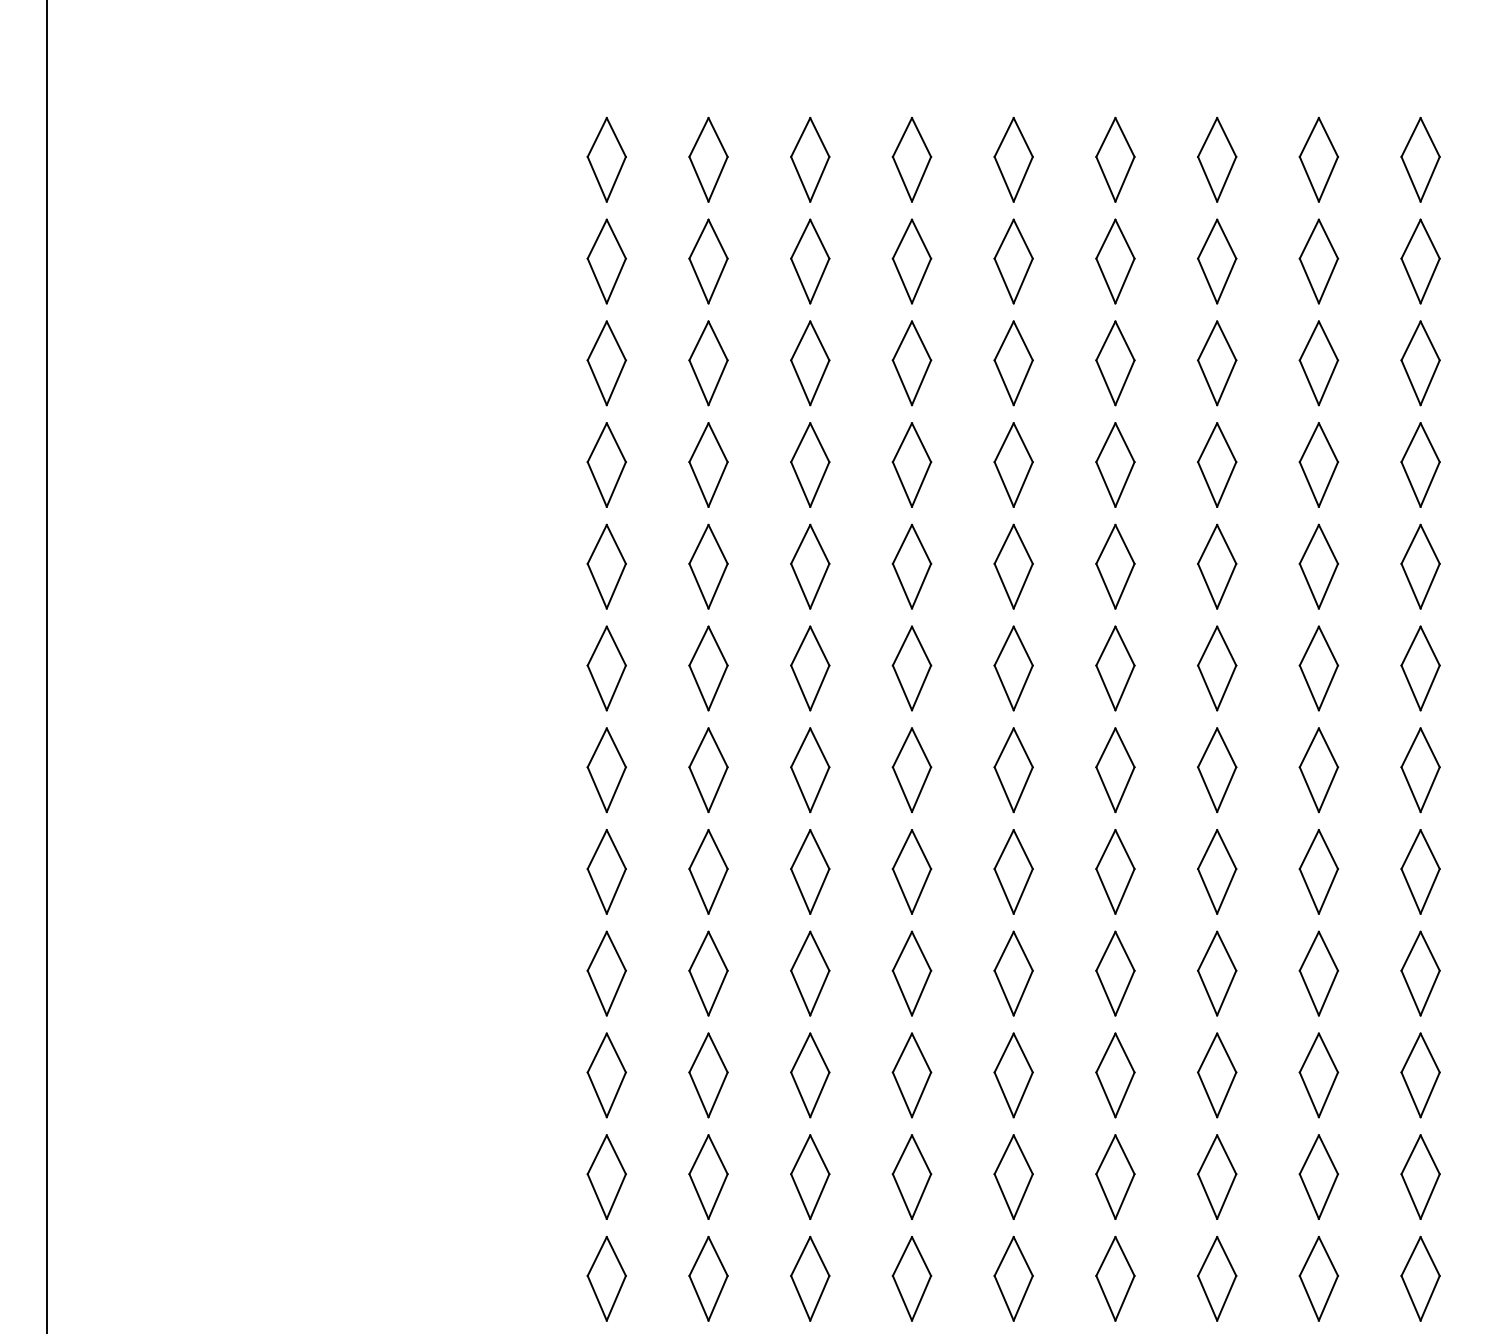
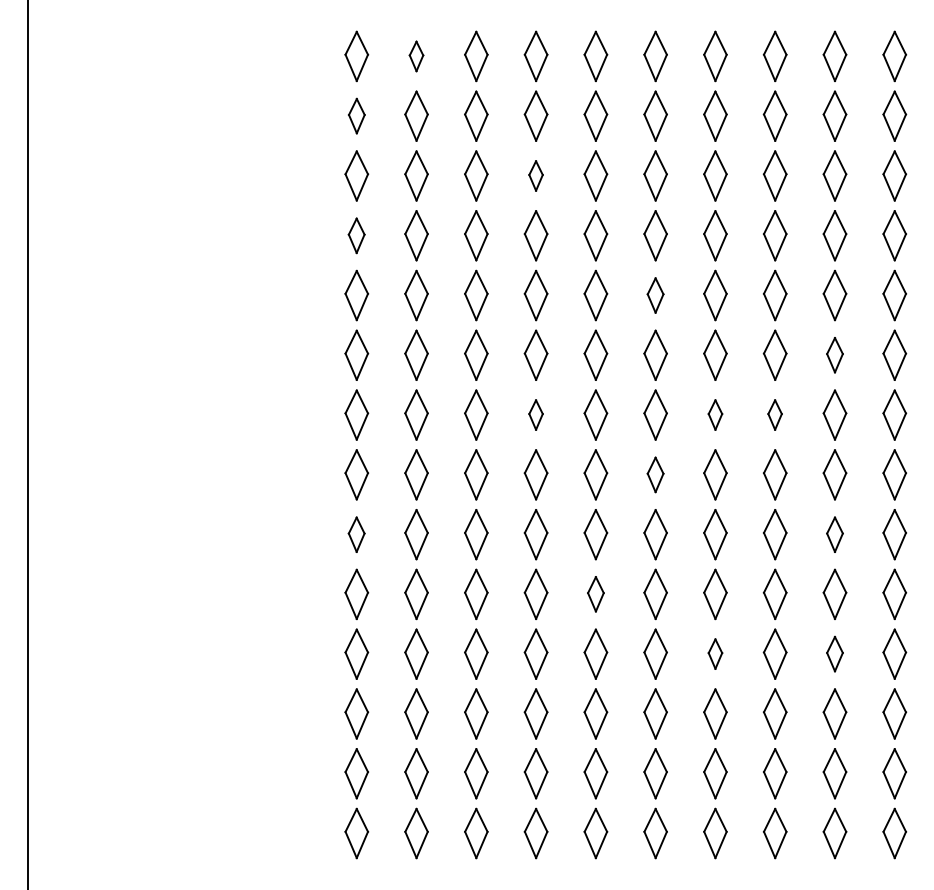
part: (708, 159) -> (416, 56), size x0.6
part: (606, 260) -> (356, 115), size x0.7
part: (910, 362) -> (535, 175), size x0.6
part: (606, 464) -> (356, 235), size x0.7
part: (1115, 566) -> (655, 295), size x0.7
part: (1419, 667) -> (834, 354), size x0.7
part: (910, 769) -> (535, 414), size x0.6
part: (1217, 769) -> (715, 414), size x0.6
part: (1317, 769) -> (774, 414), size x0.6
part: (1115, 871) -> (655, 474), size x0.7
part: (606, 973) -> (356, 534), size x0.7
part: (1419, 973) -> (834, 534), size x0.7
part: (1013, 1073) -> (595, 593), size x0.7
part: (1217, 1175) -> (715, 653), size x0.6
part: (1419, 1175) -> (834, 653), size x0.7

